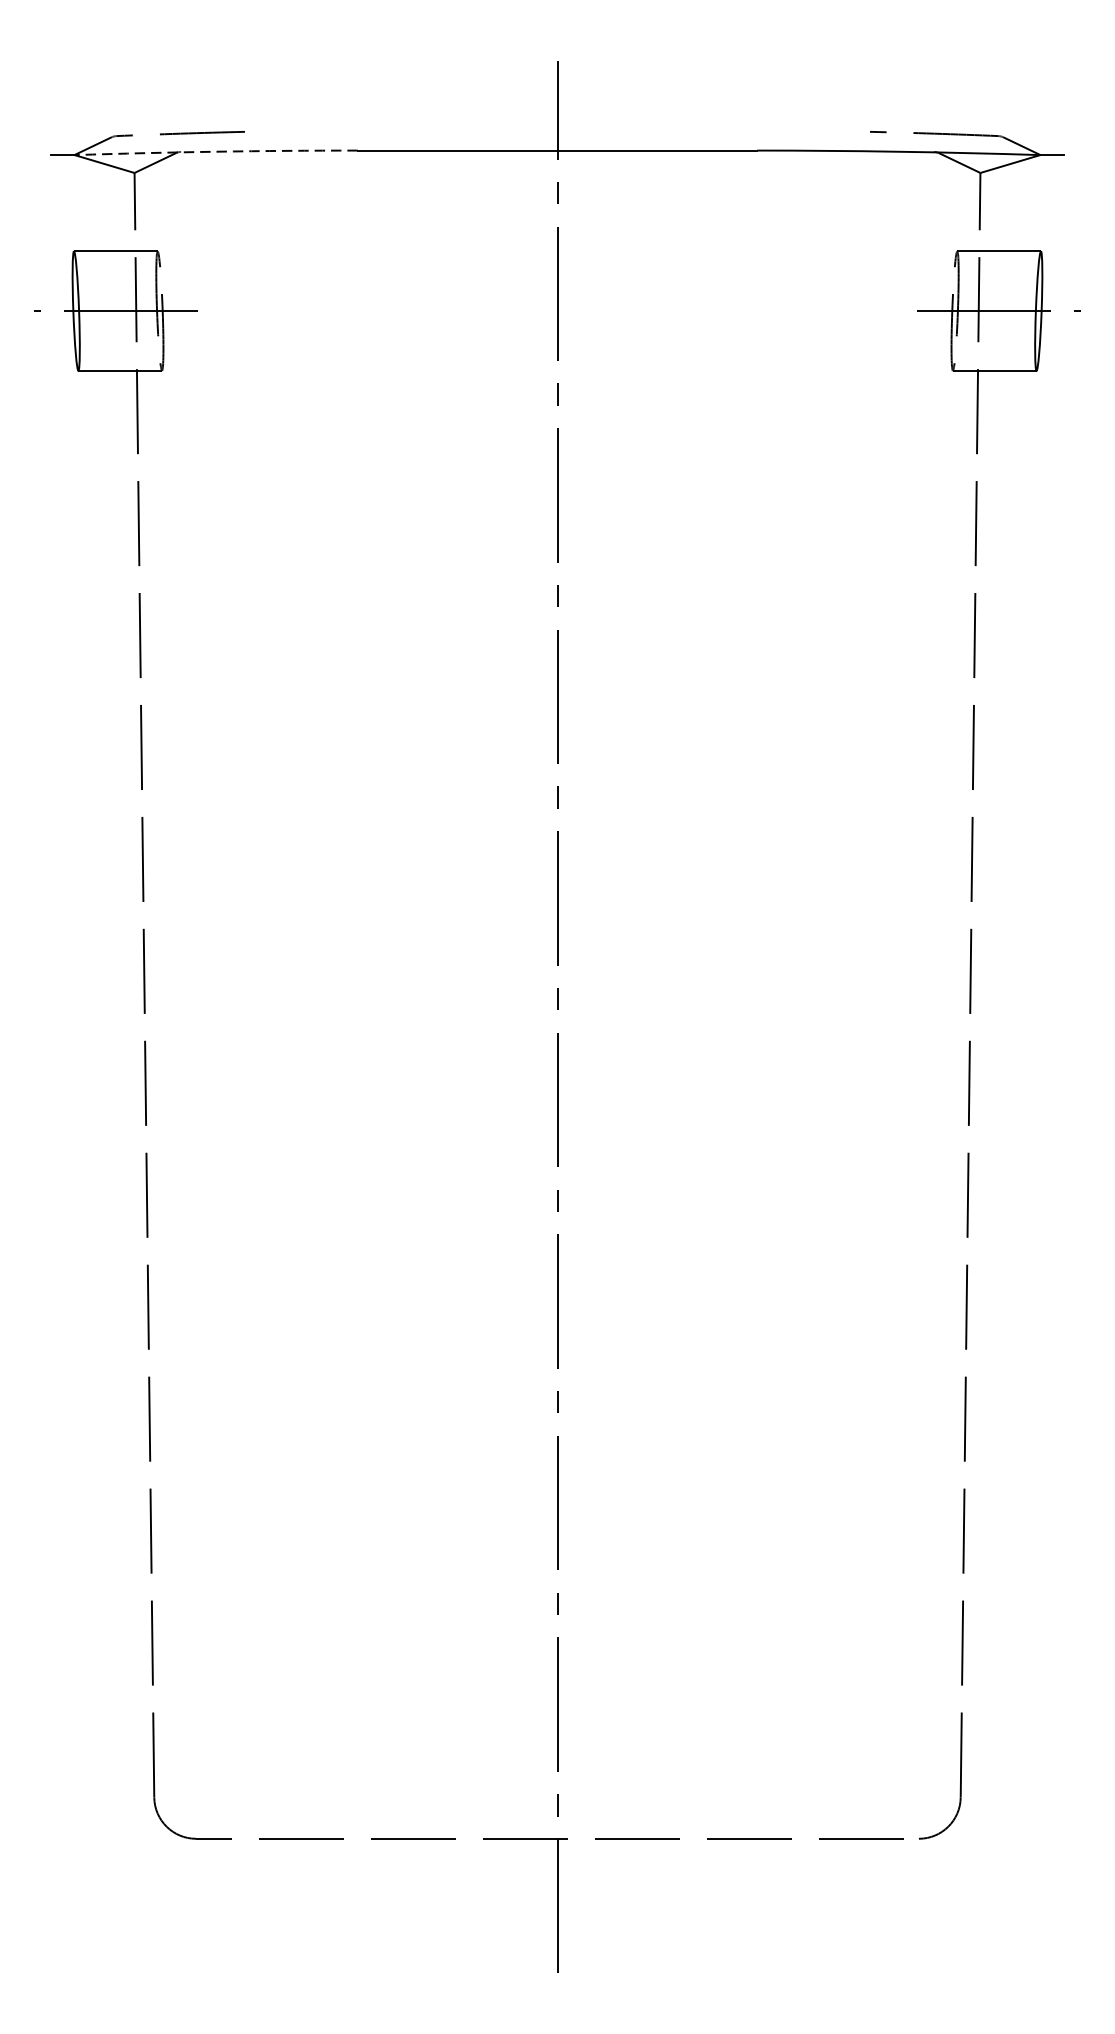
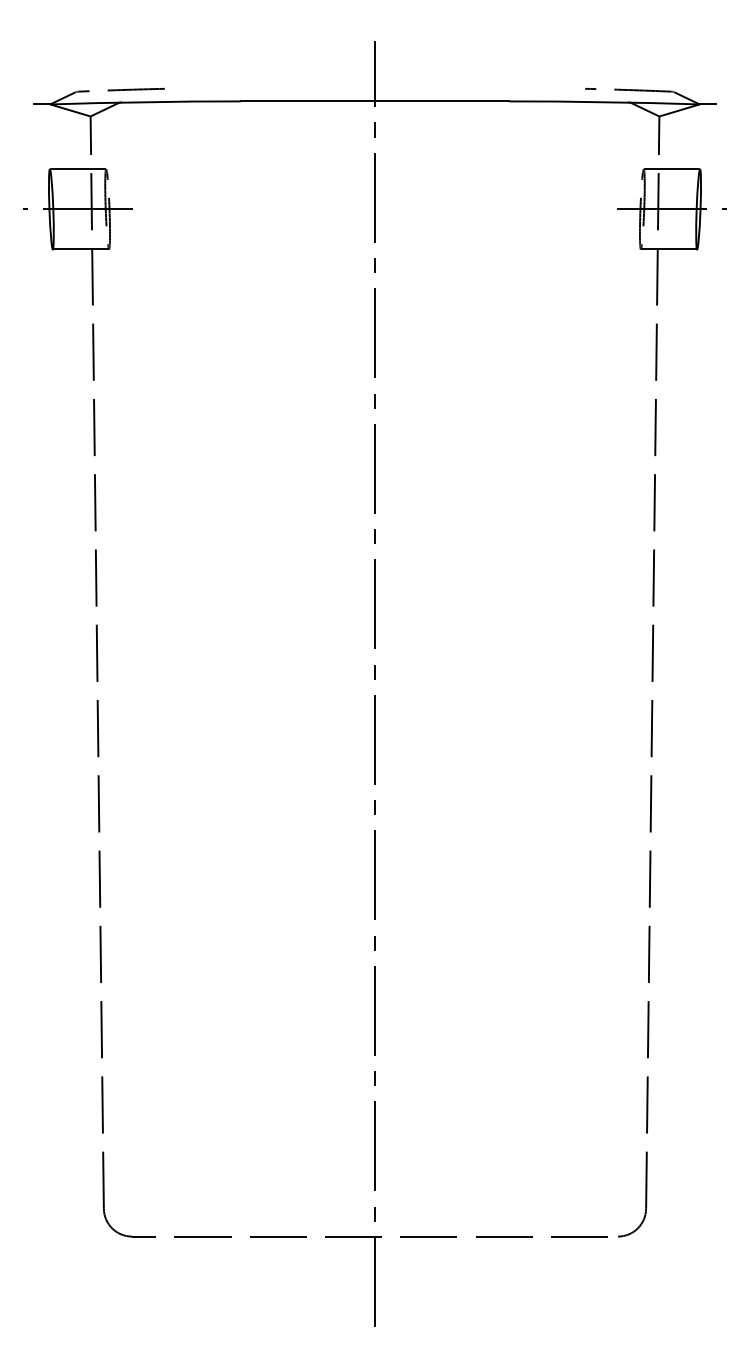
arc: (216, 152) -> (145, 102), dashed -> solid

